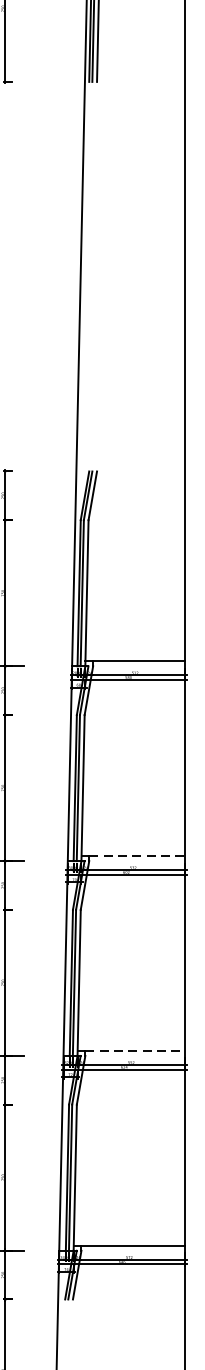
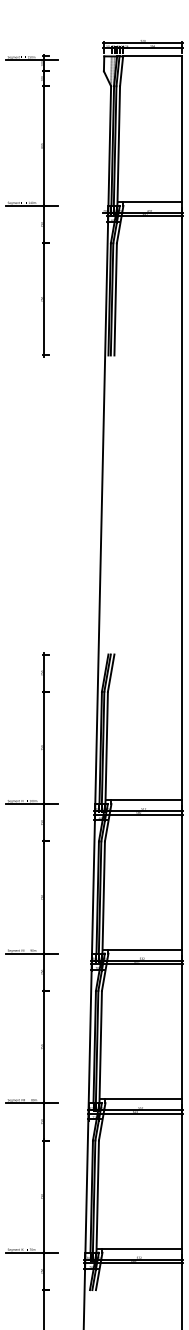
line: (137, 855) -> (145, 949), dashed -> solid
line: (136, 1051) -> (144, 1099), dashed -> solid

